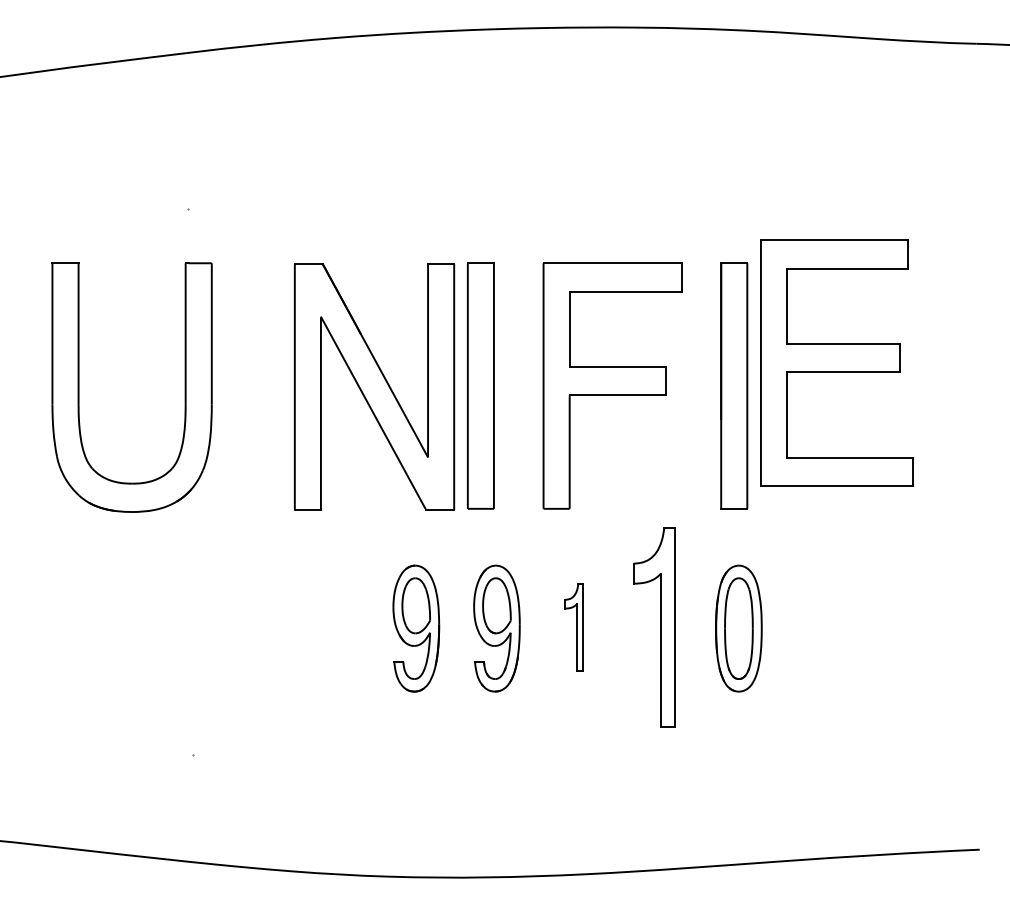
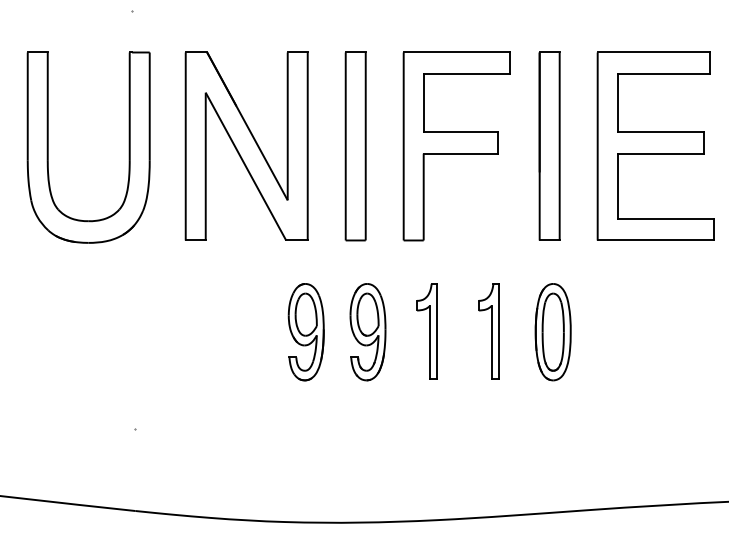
part: (836, 362) -> (655, 146), moved
part: (374, 386) -> (246, 146), moved
part: (573, 627) -> (426, 331), size x1.43
part: (654, 627) -> (488, 331), size x0.62

